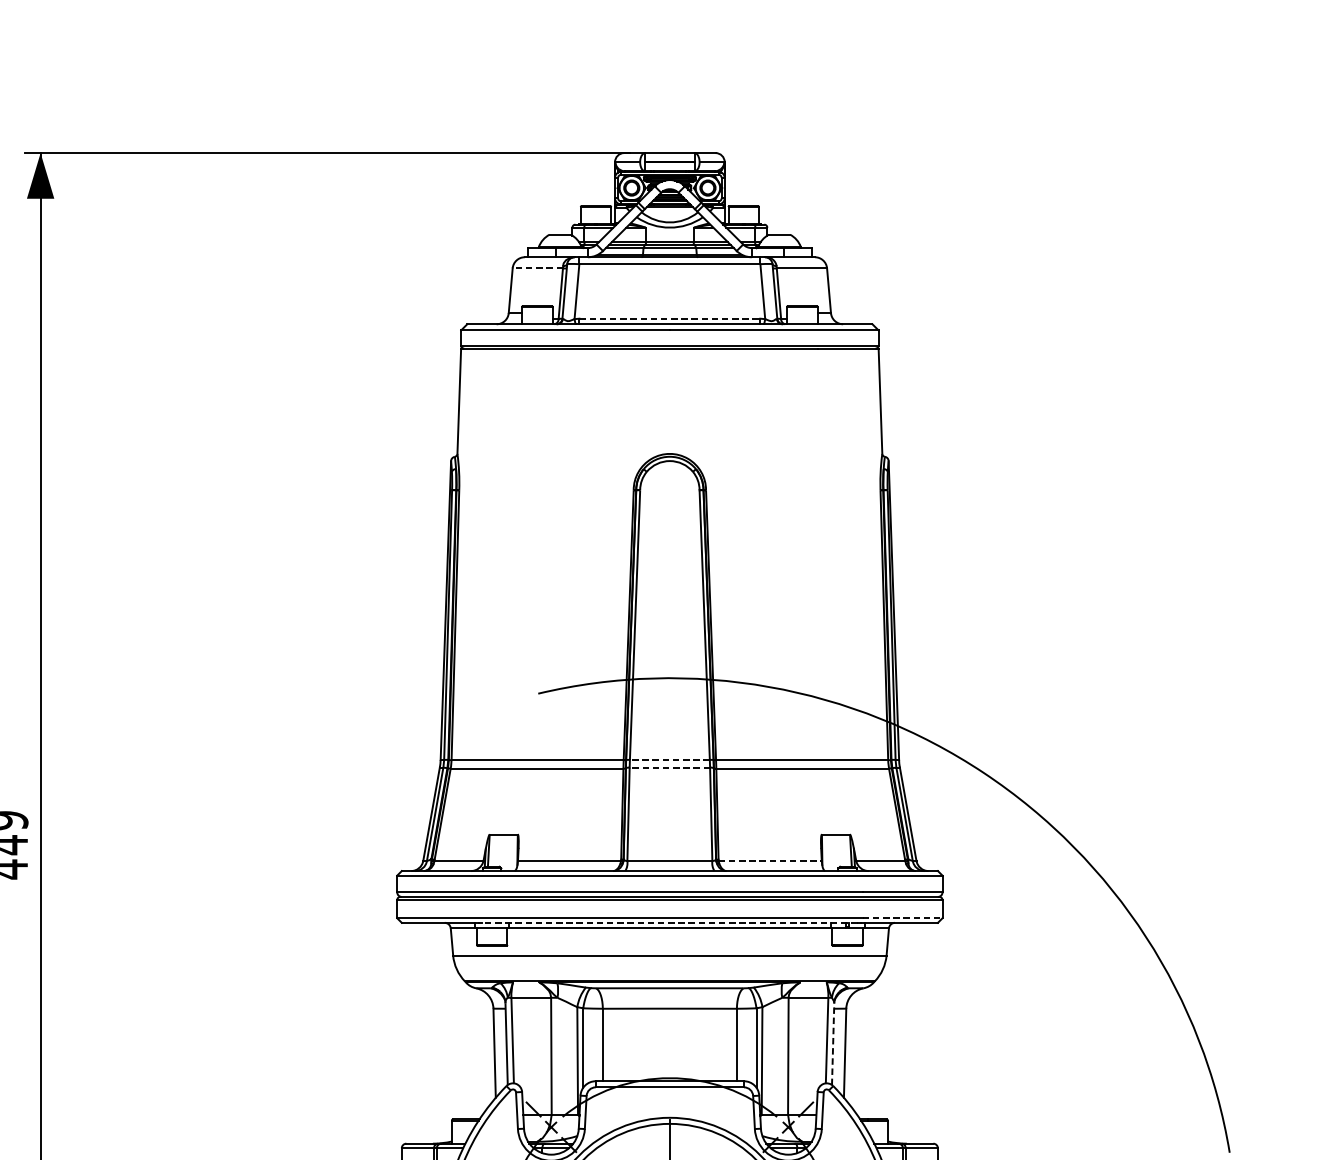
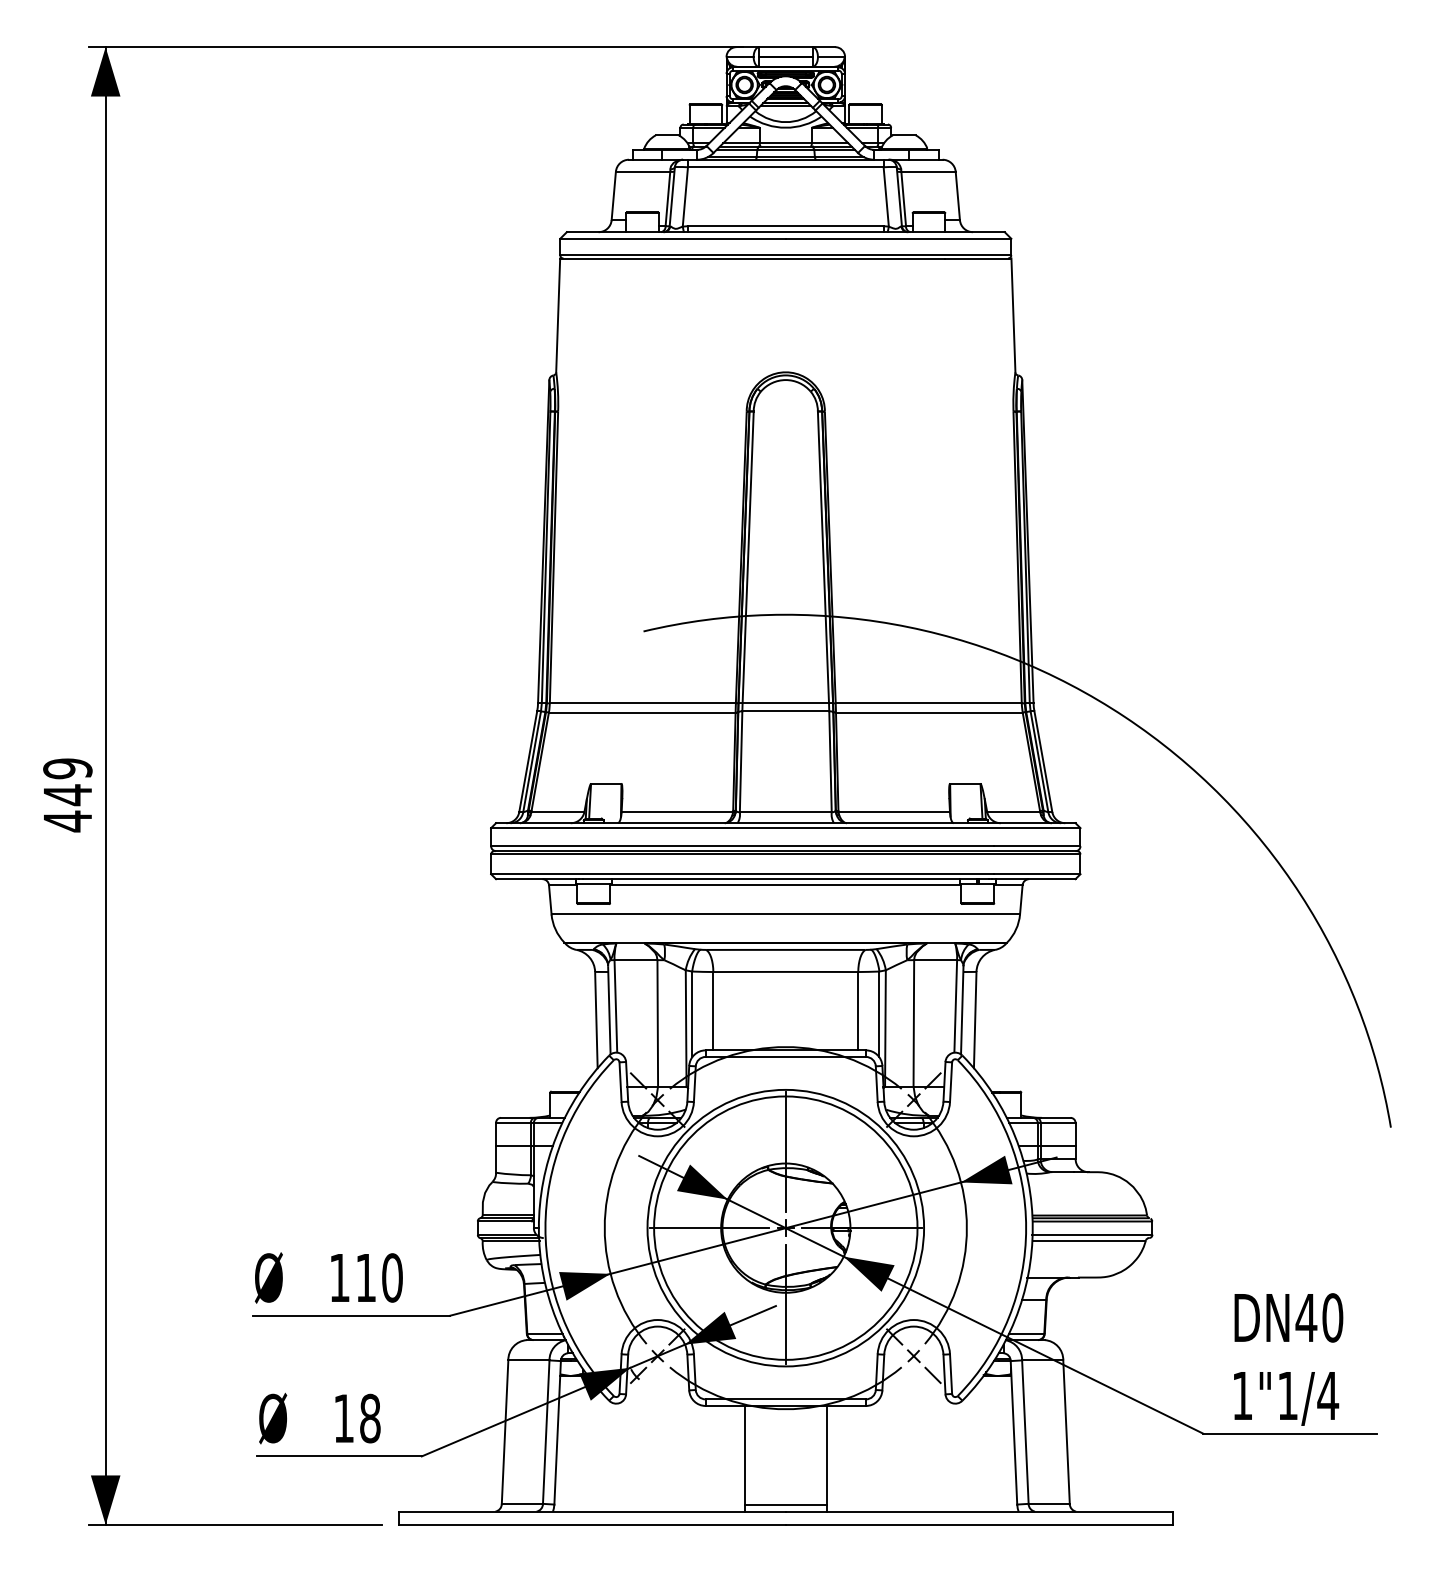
line: (537, 268) -> (642, 171), dashed -> solid
line: (669, 319) -> (785, 226), dashed -> solid
line: (669, 760) -> (785, 703), dashed -> solid
line: (669, 767) -> (785, 711), dashed -> solid
line: (770, 861) -> (894, 812), dashed -> solid
line: (902, 918) -> (1037, 874), dashed -> solid
line: (669, 923) -> (785, 879), dashed -> solid
line: (833, 1043) -> (962, 1009), dashed -> solid

